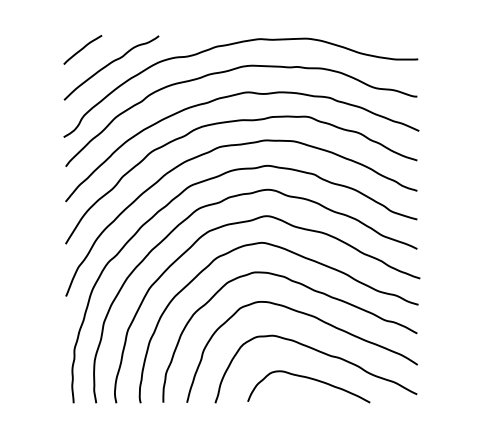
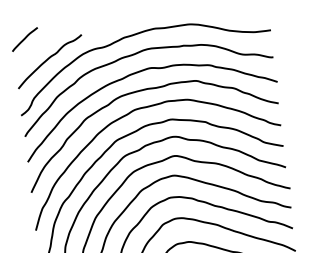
curve: (82, 49) -> (24, 39), moved

